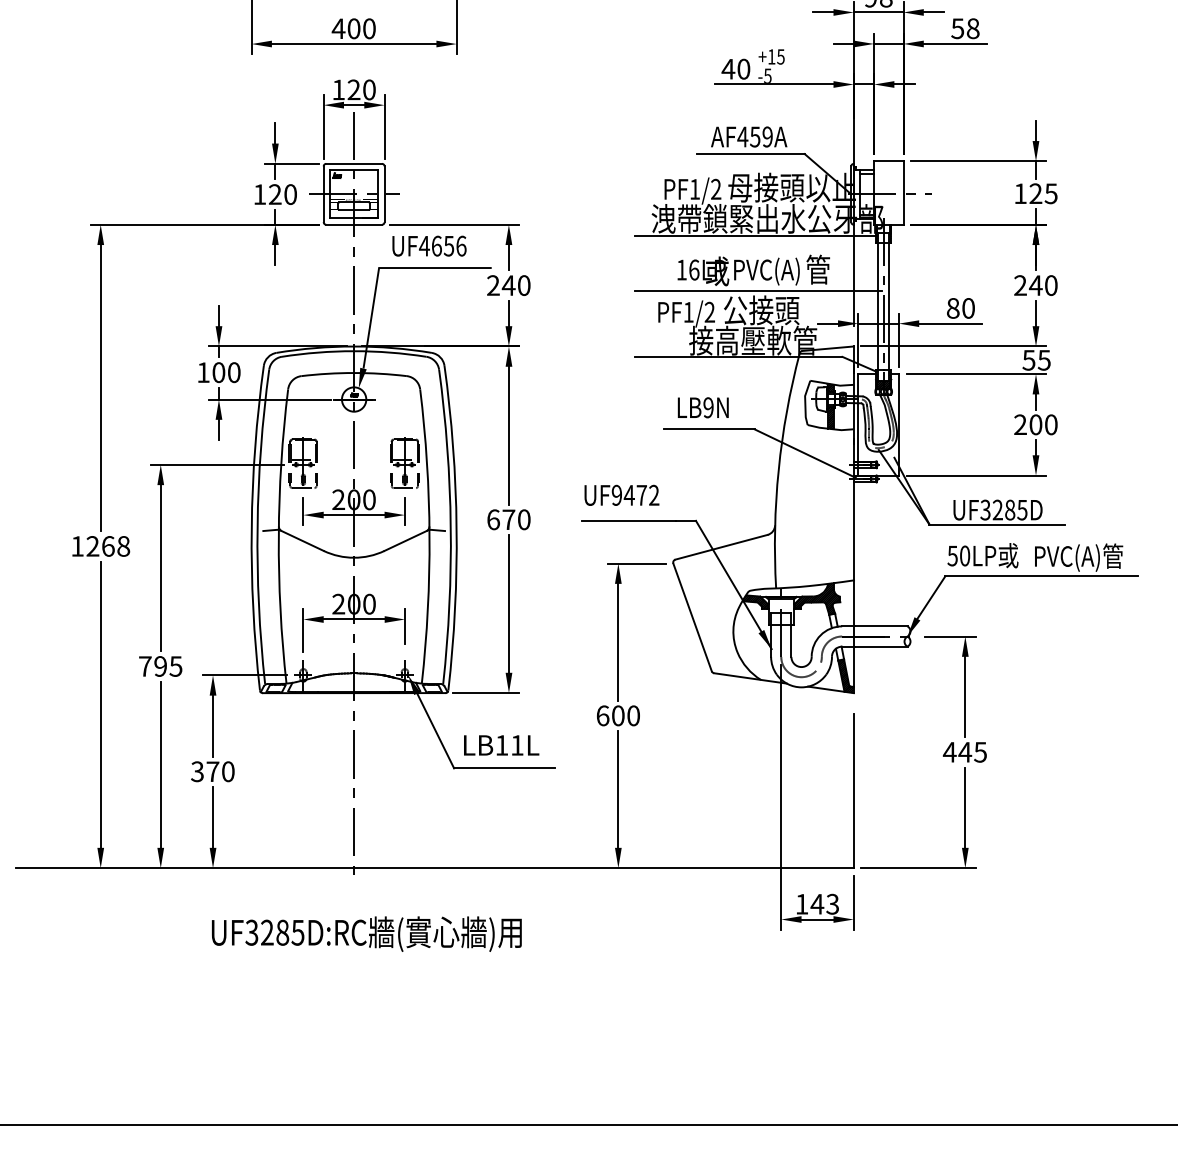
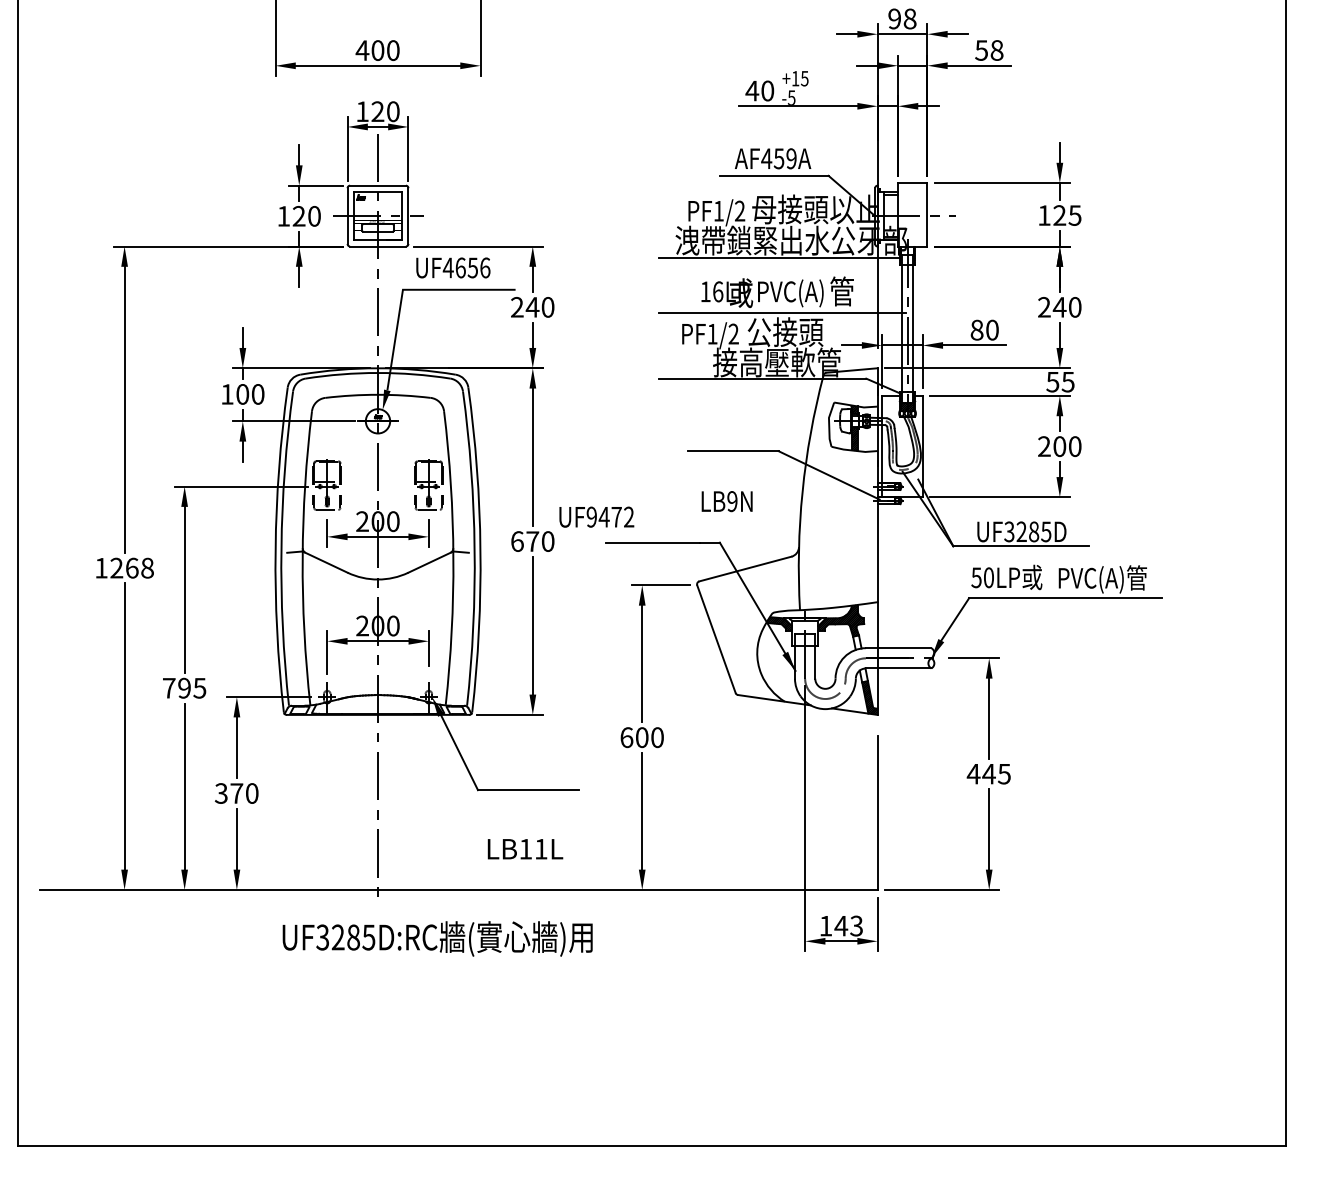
text: (702, 407) -> (726, 501), moved
text: (621, 494) -> (596, 516), moved
text: (501, 745) -> (525, 849), moved
text: (366, 933) -> (437, 938), moved

